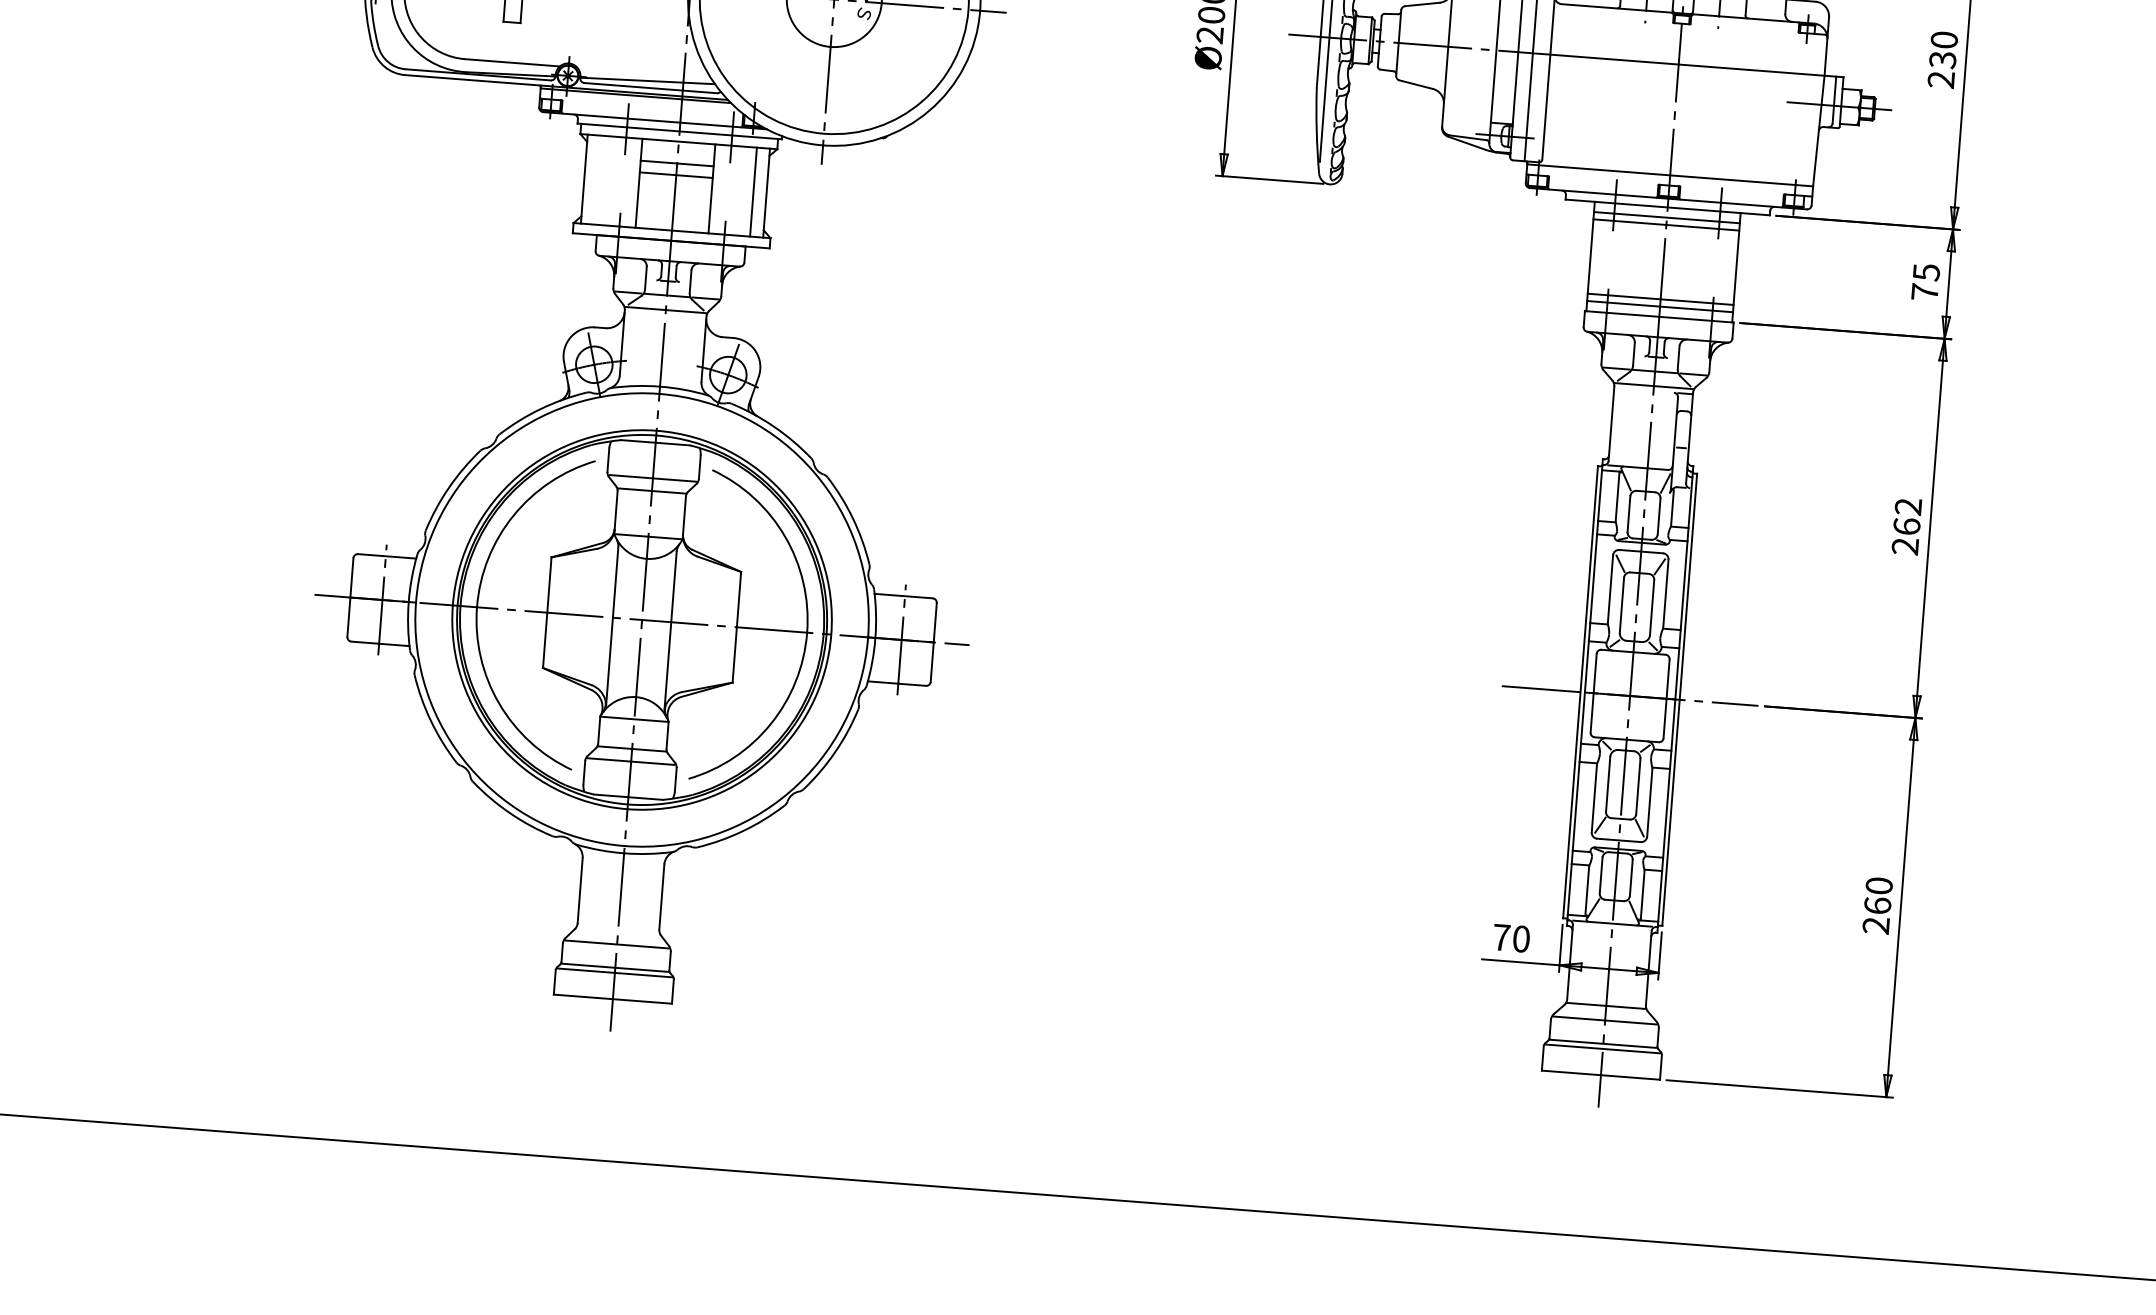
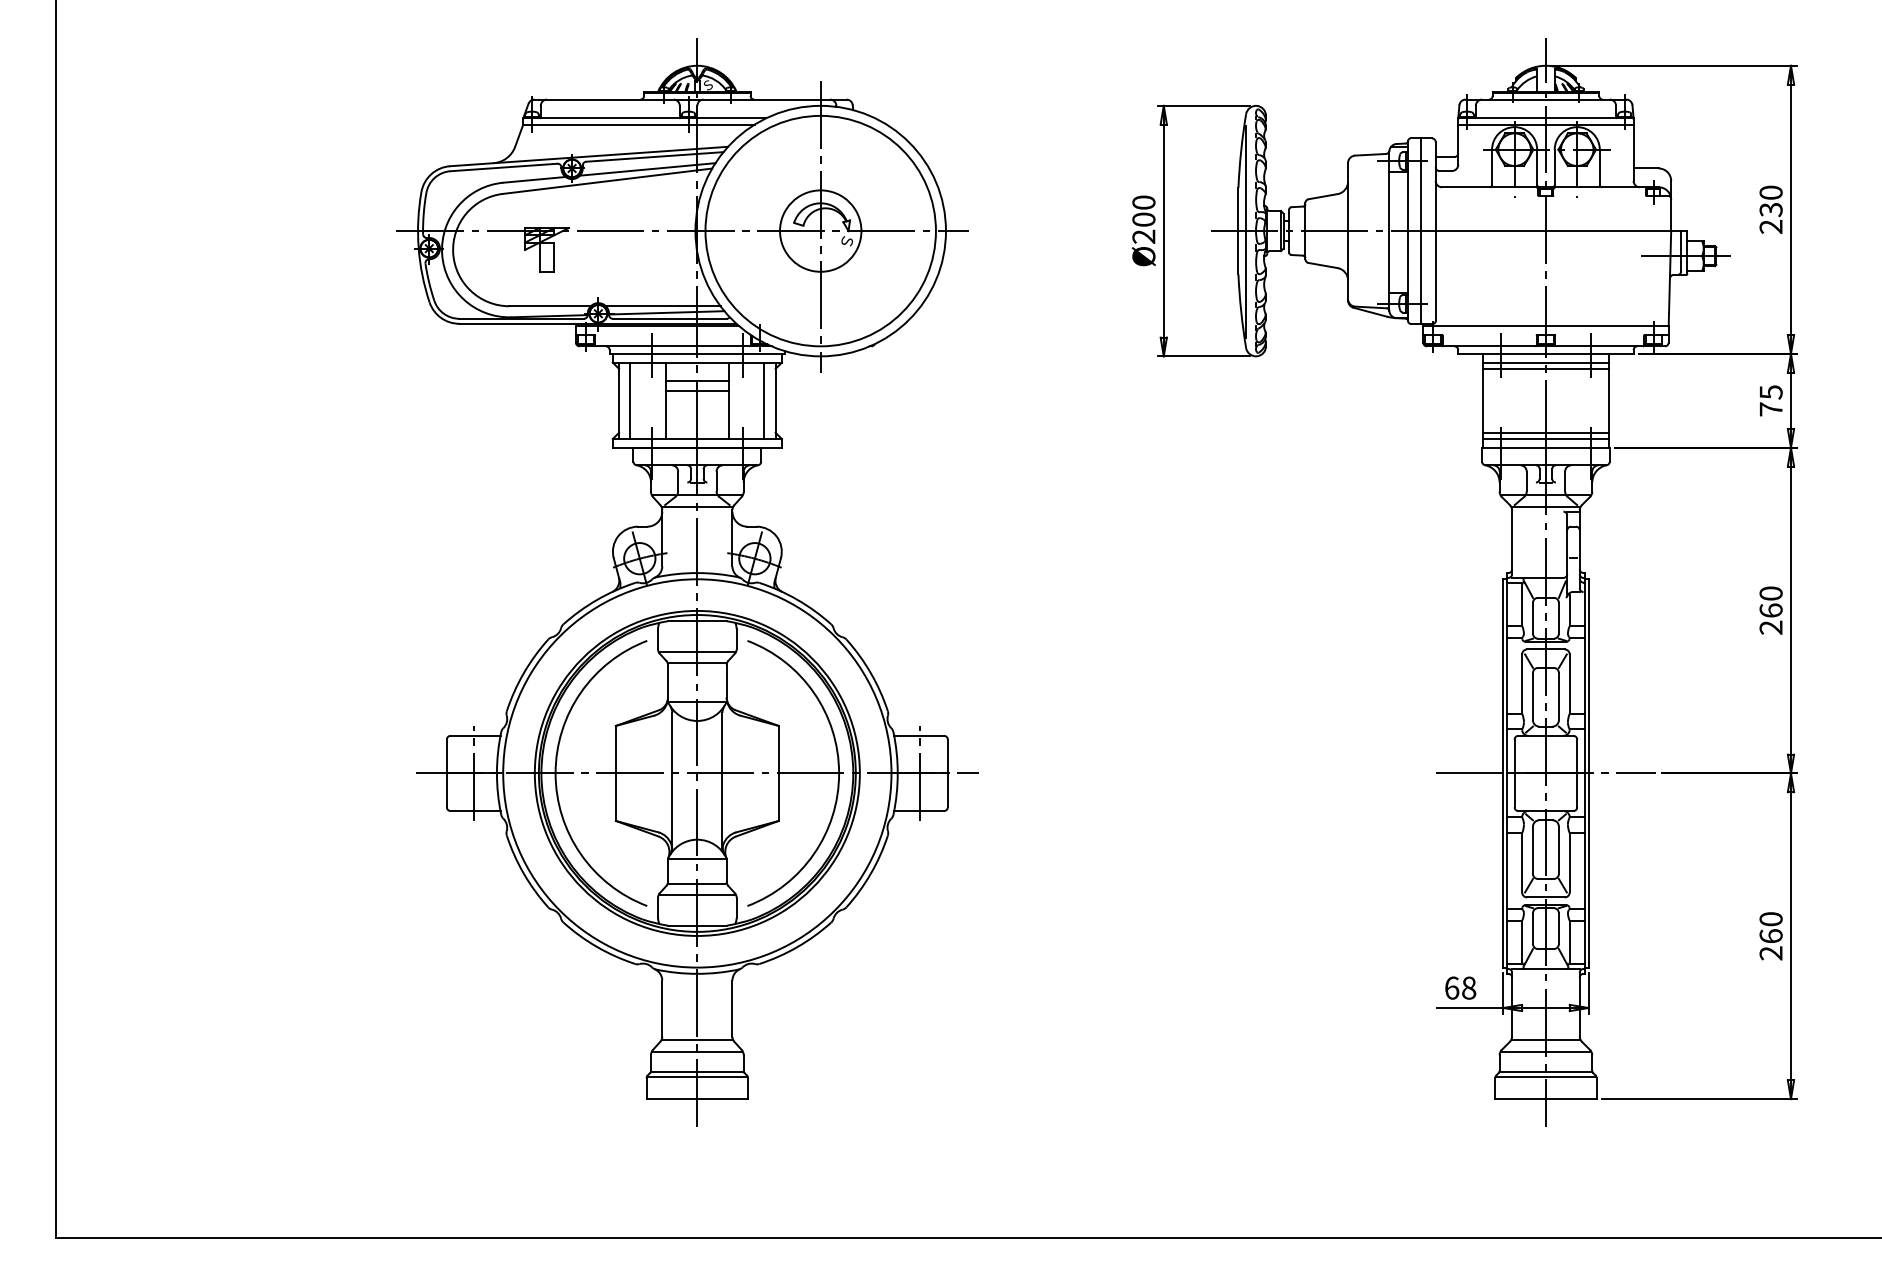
line: (643, 73) -> (662, 306), added
line: (597, 179) -> (630, 400), added
text: (1907, 506) -> (1770, 593), 262 -> 260
line: (618, 929) -> (697, 1039), added
text: (1511, 937) -> (1460, 987), 70 -> 68

